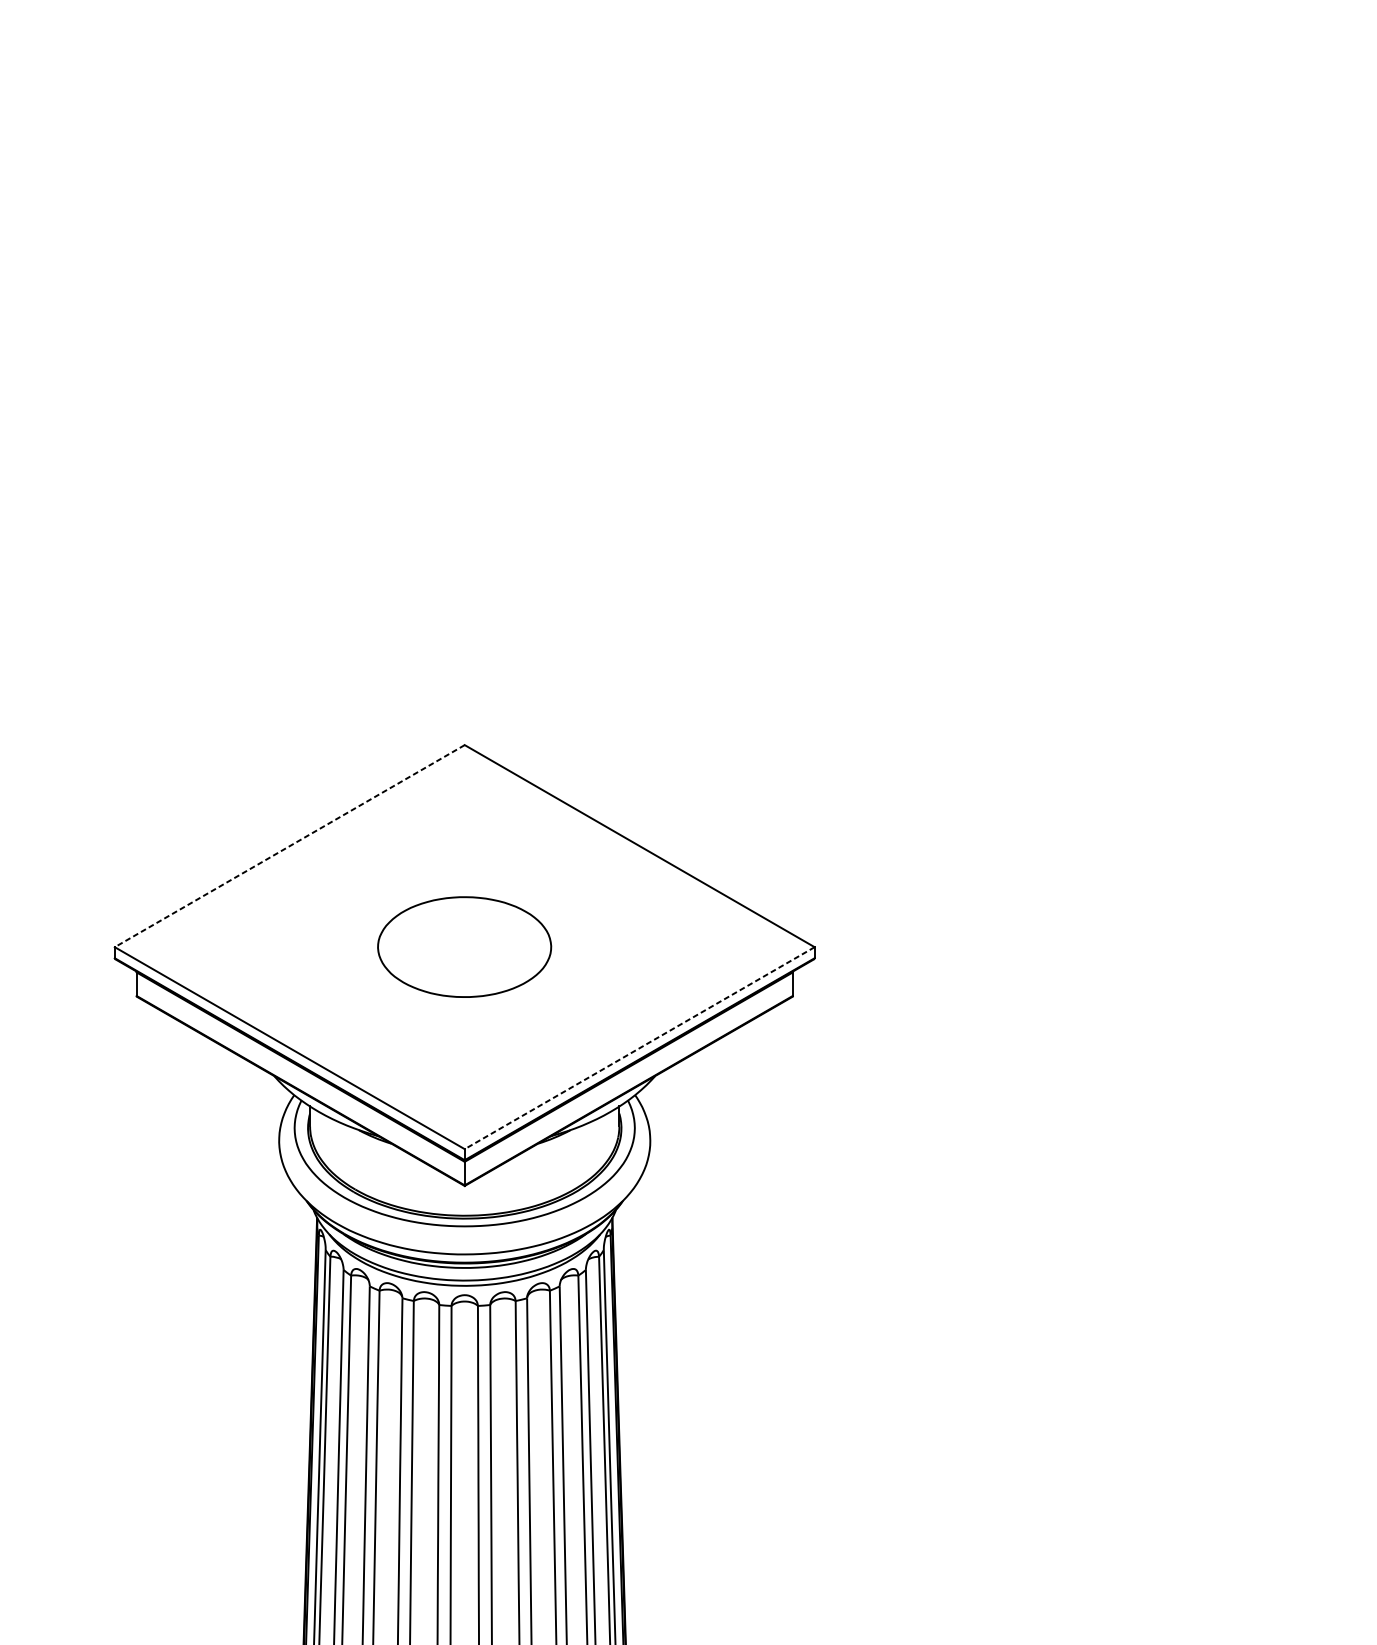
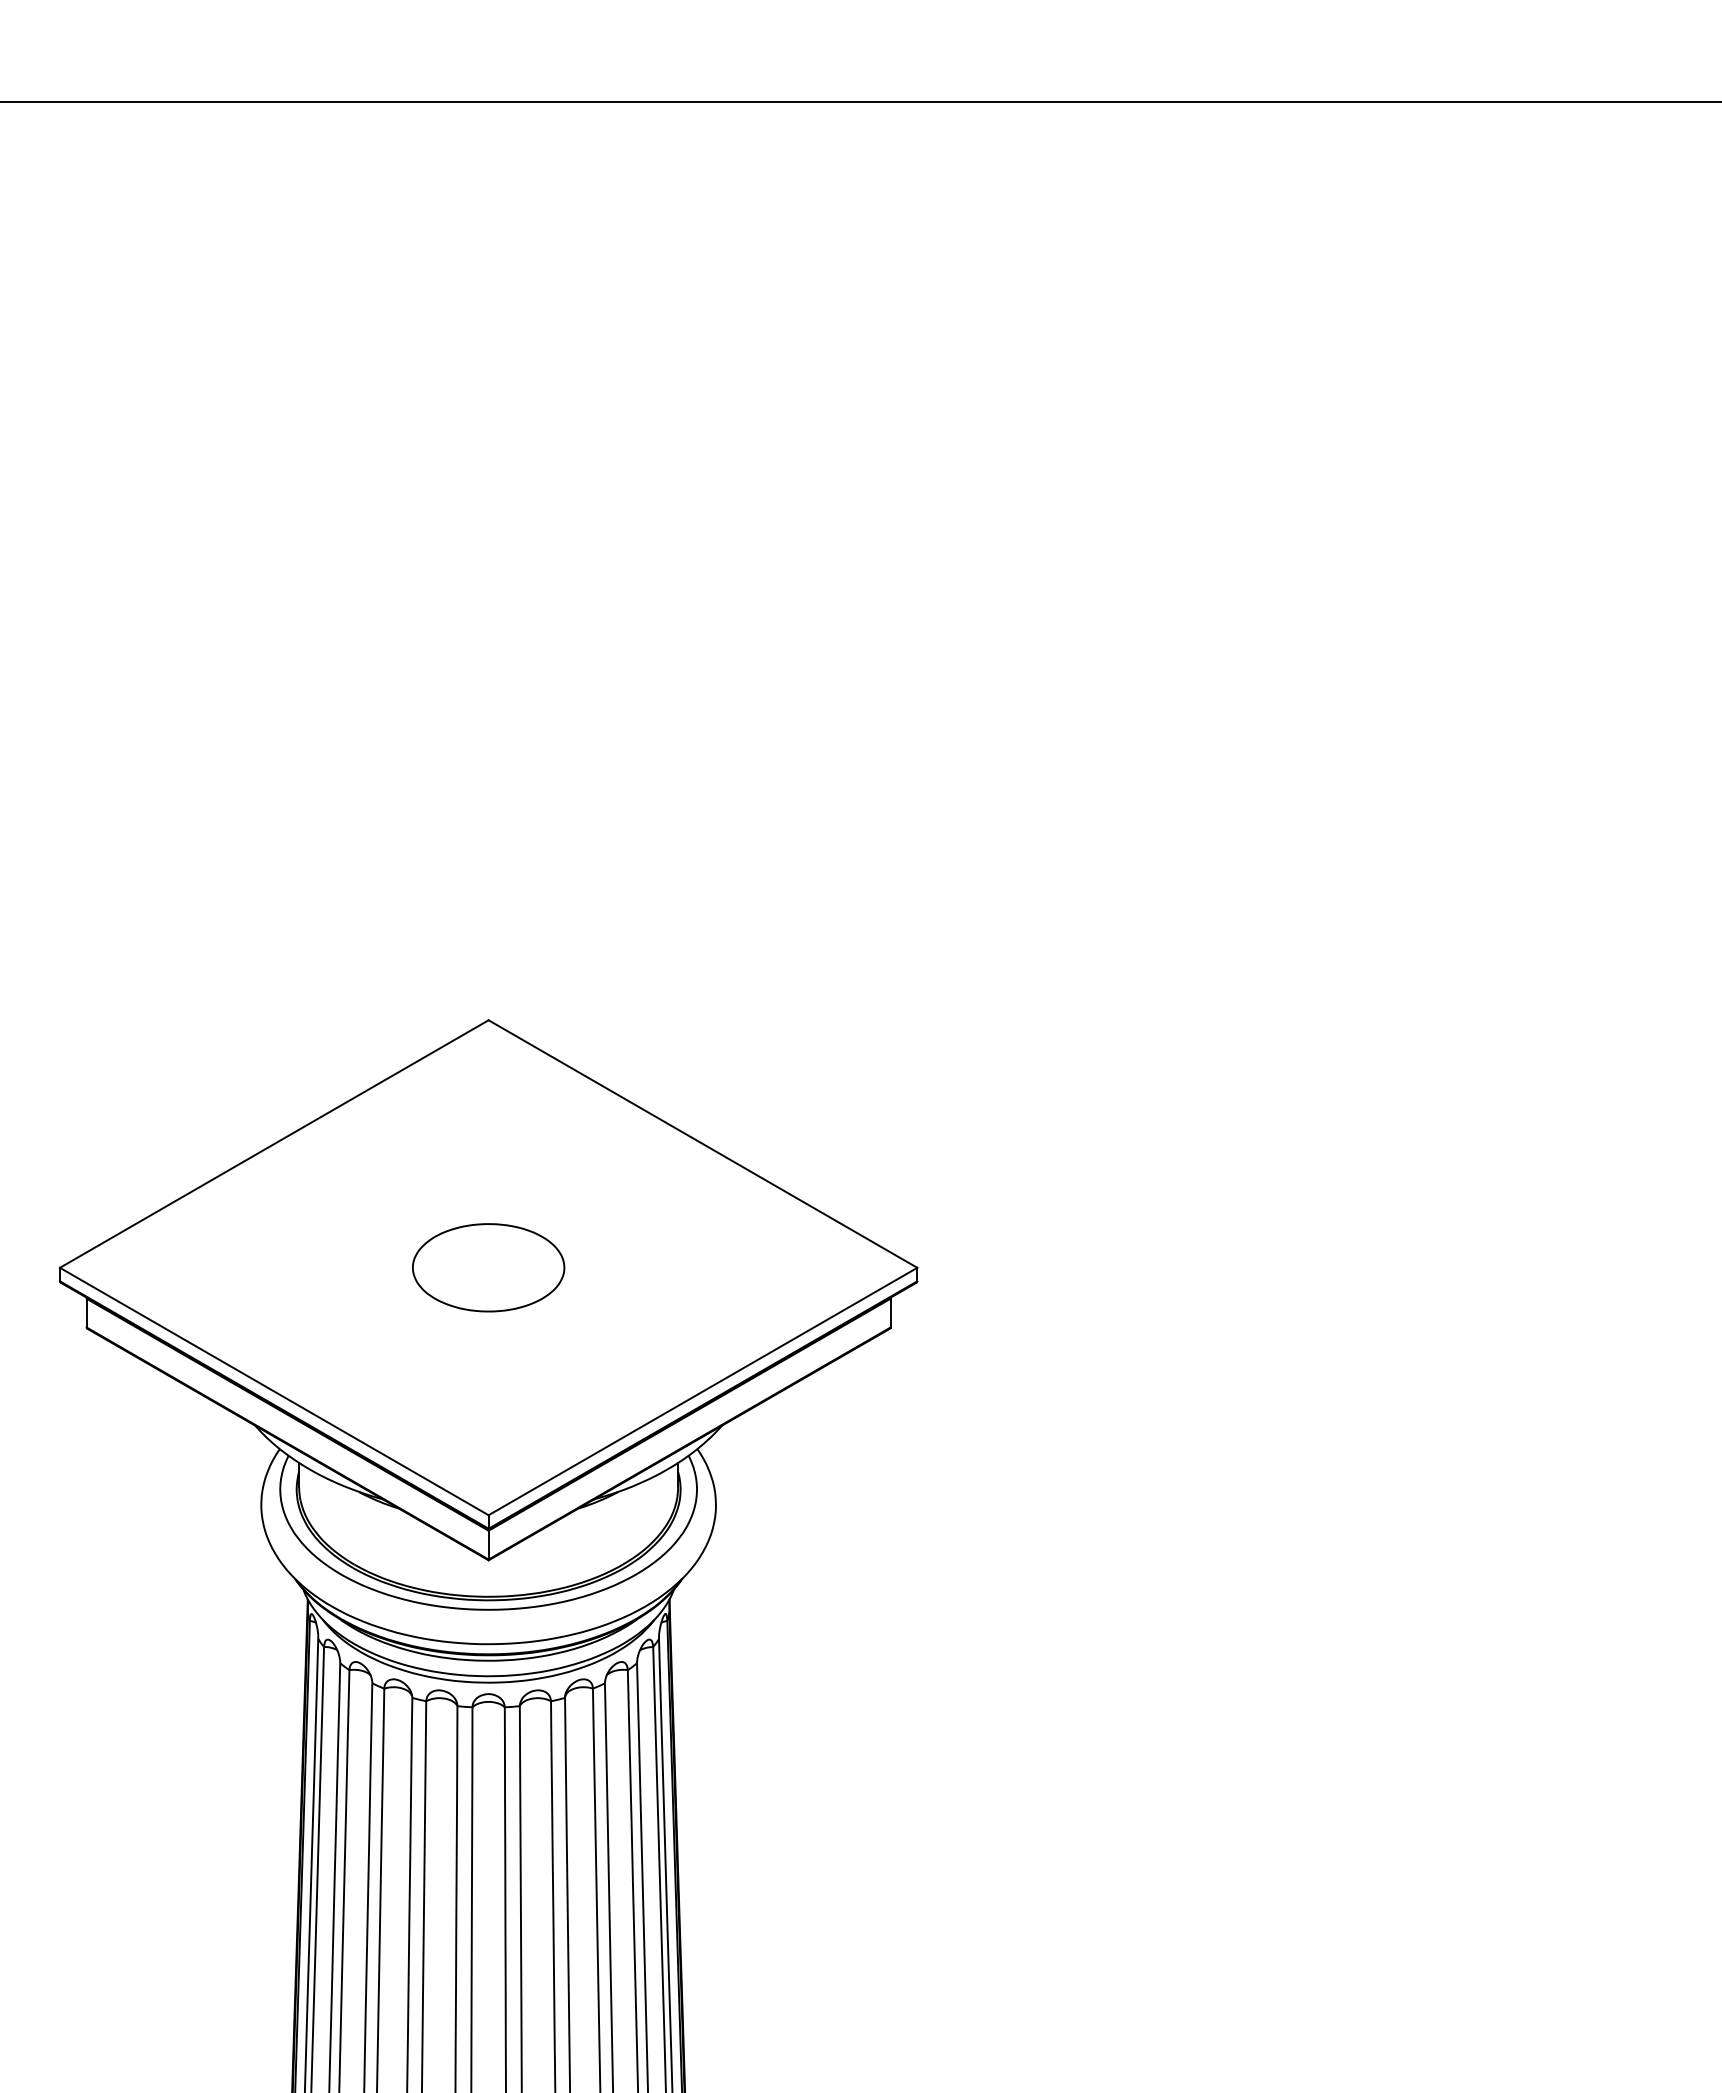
line: (289, 846) -> (274, 1144), dashed -> solid
part: (464, 946) -> (488, 1267), size x0.71
line: (639, 1048) -> (702, 1391), dashed -> solid

